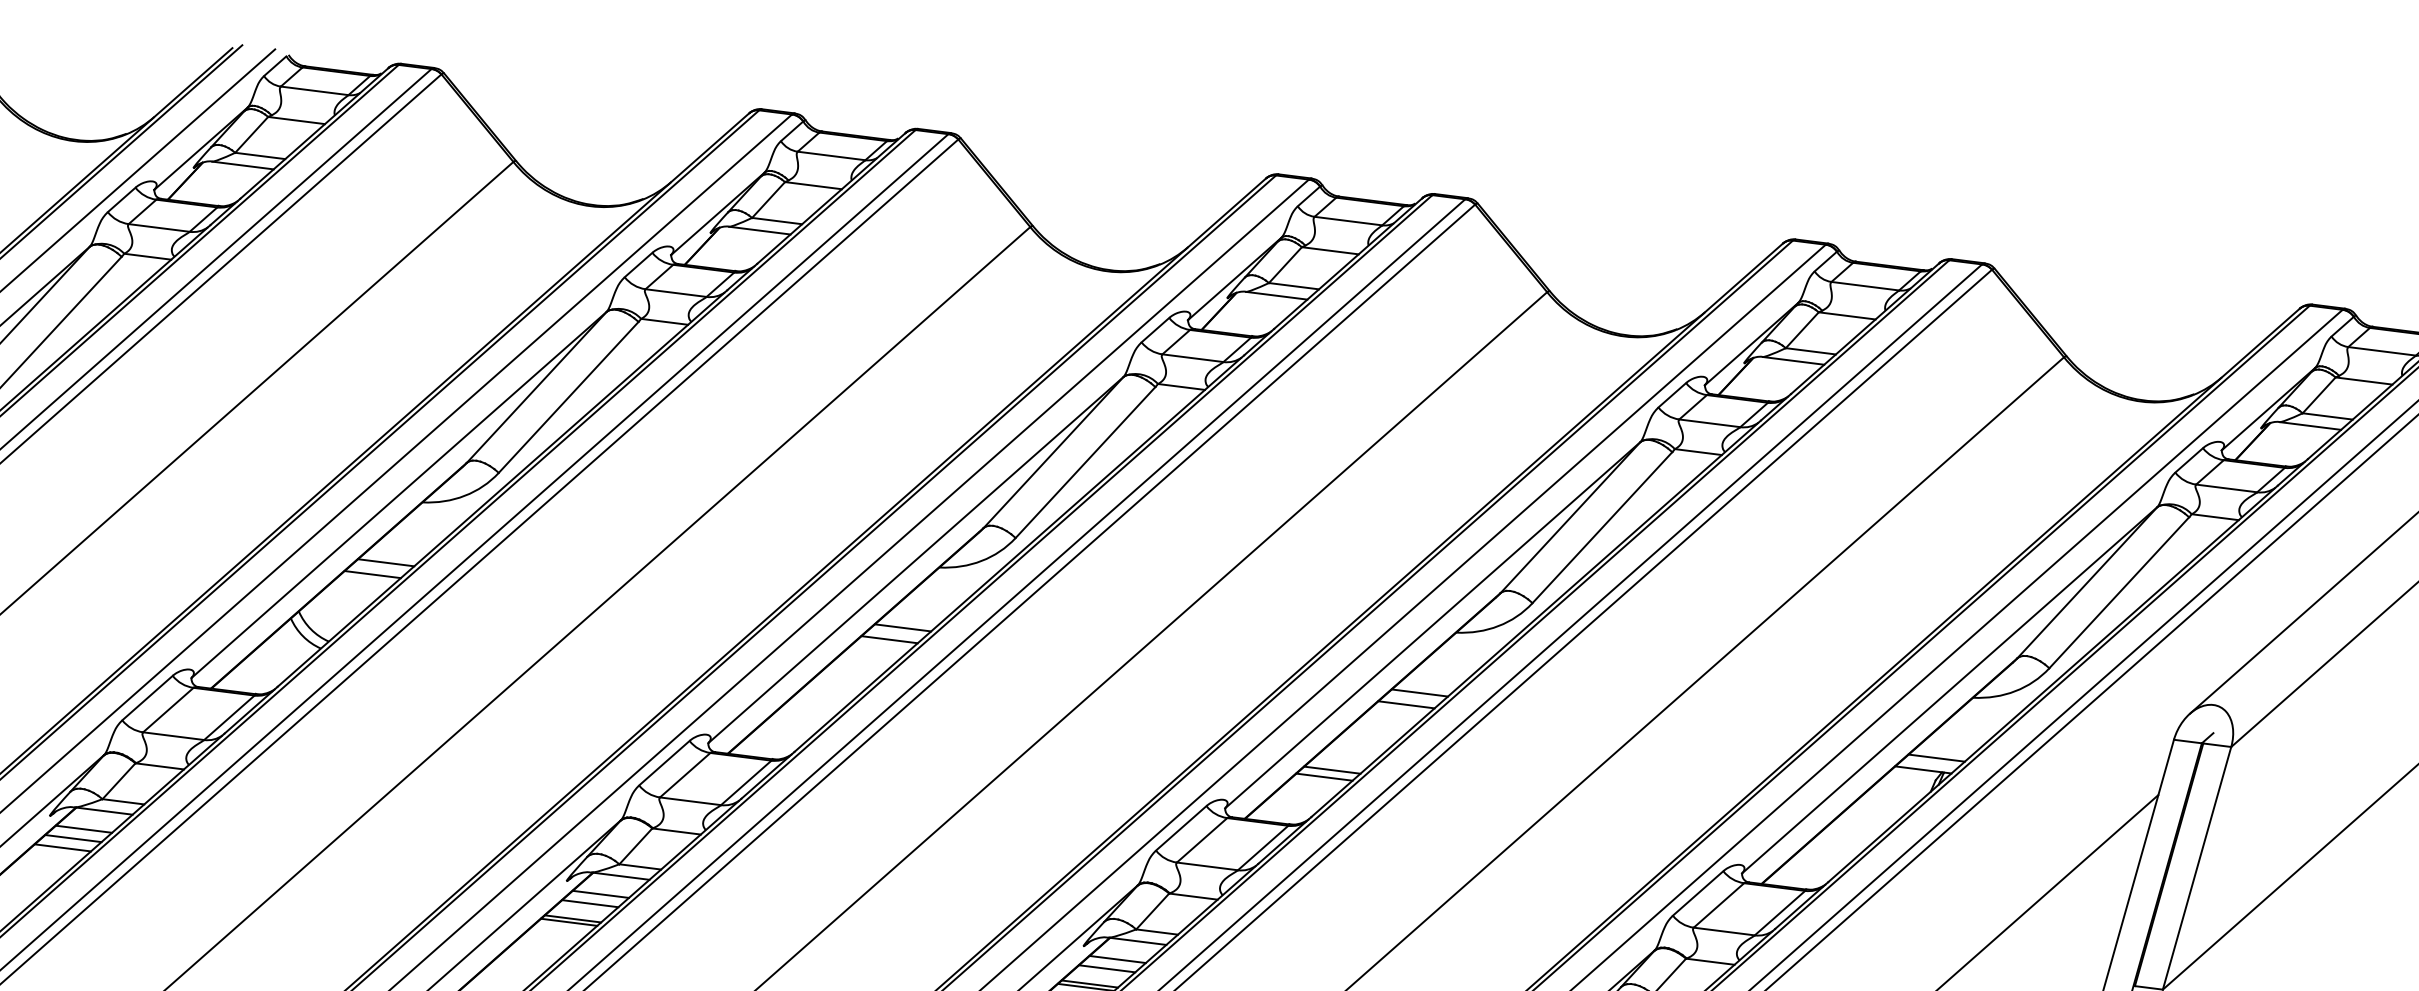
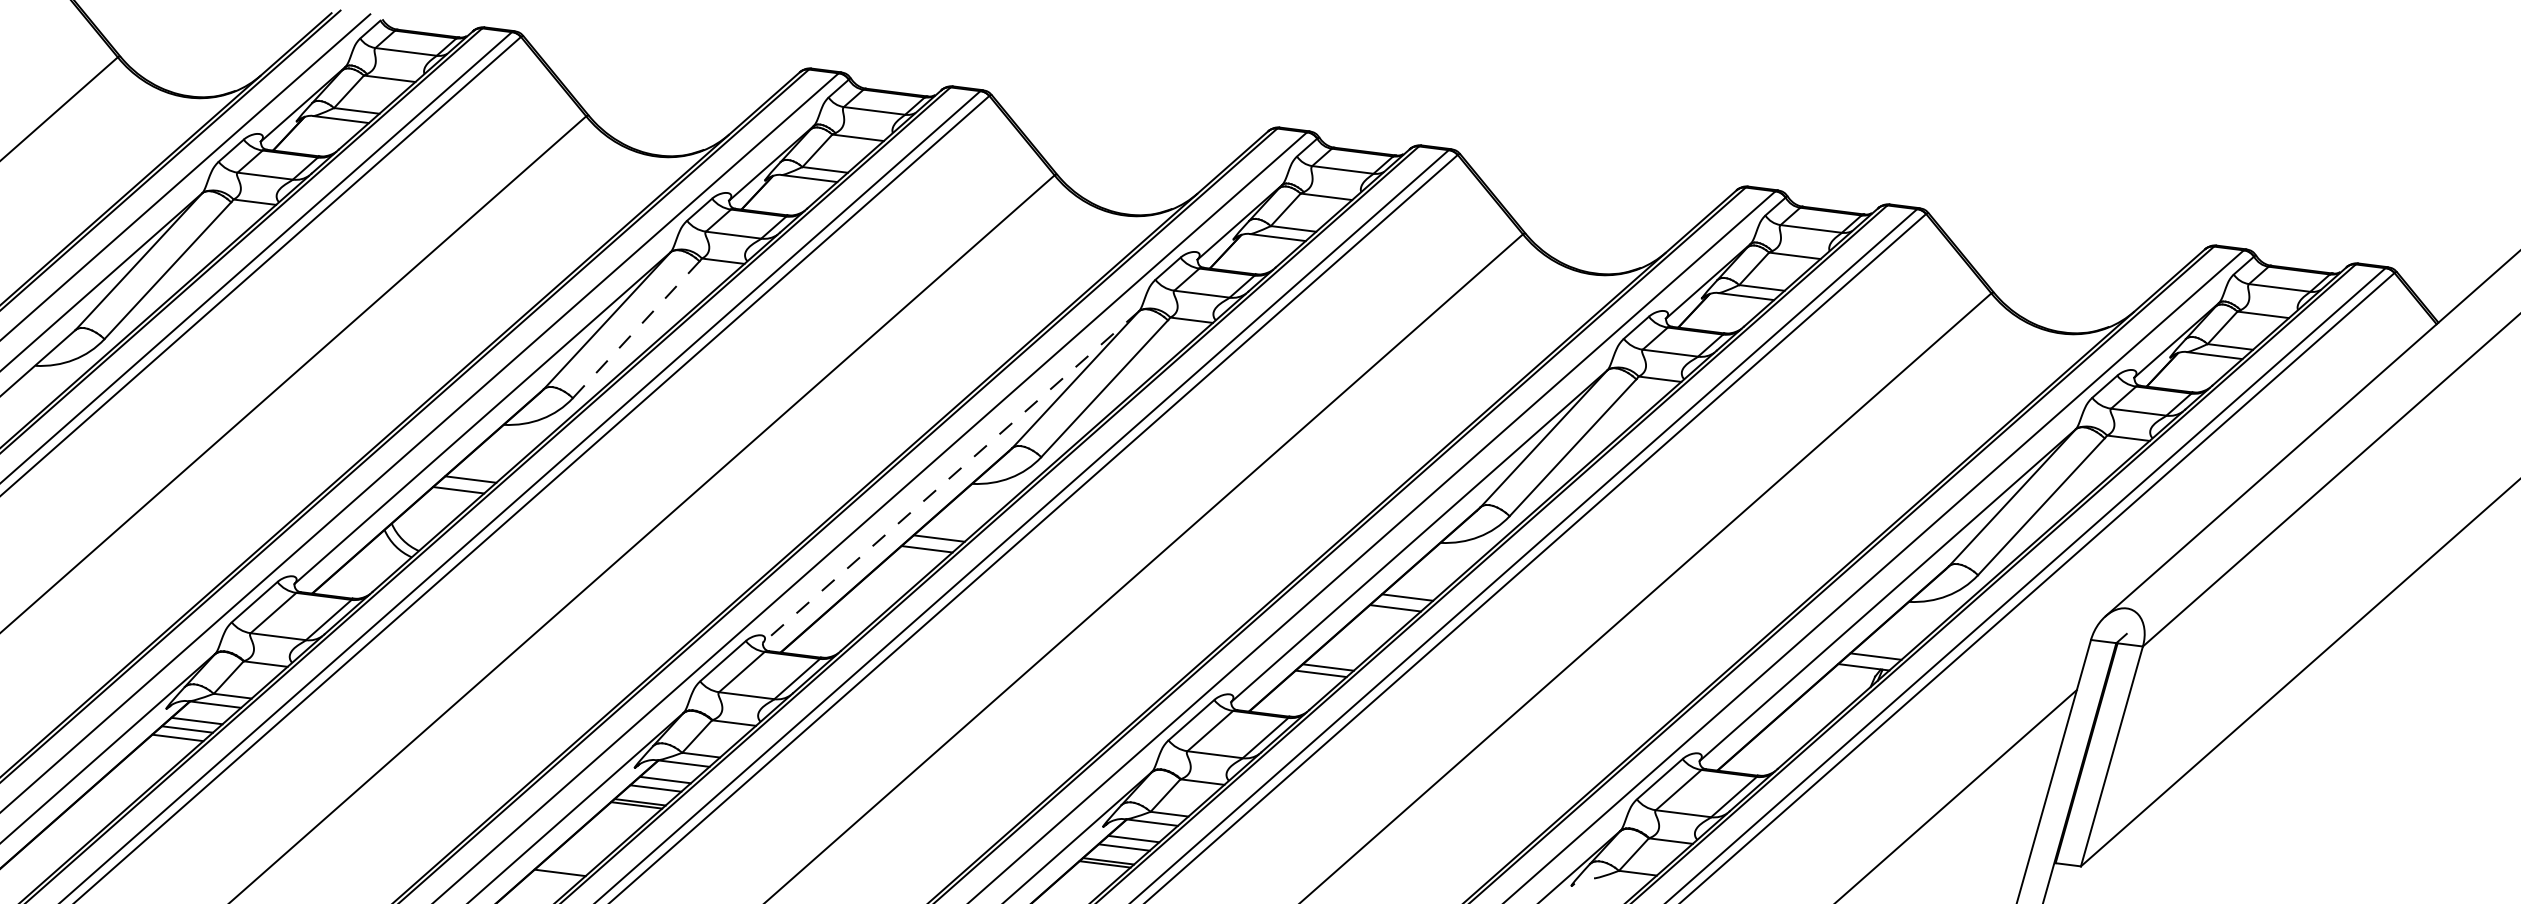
line: (567, 398) -> (635, 330), solid -> dashed
line: (915, 560) -> (950, 477), solid -> dashed

